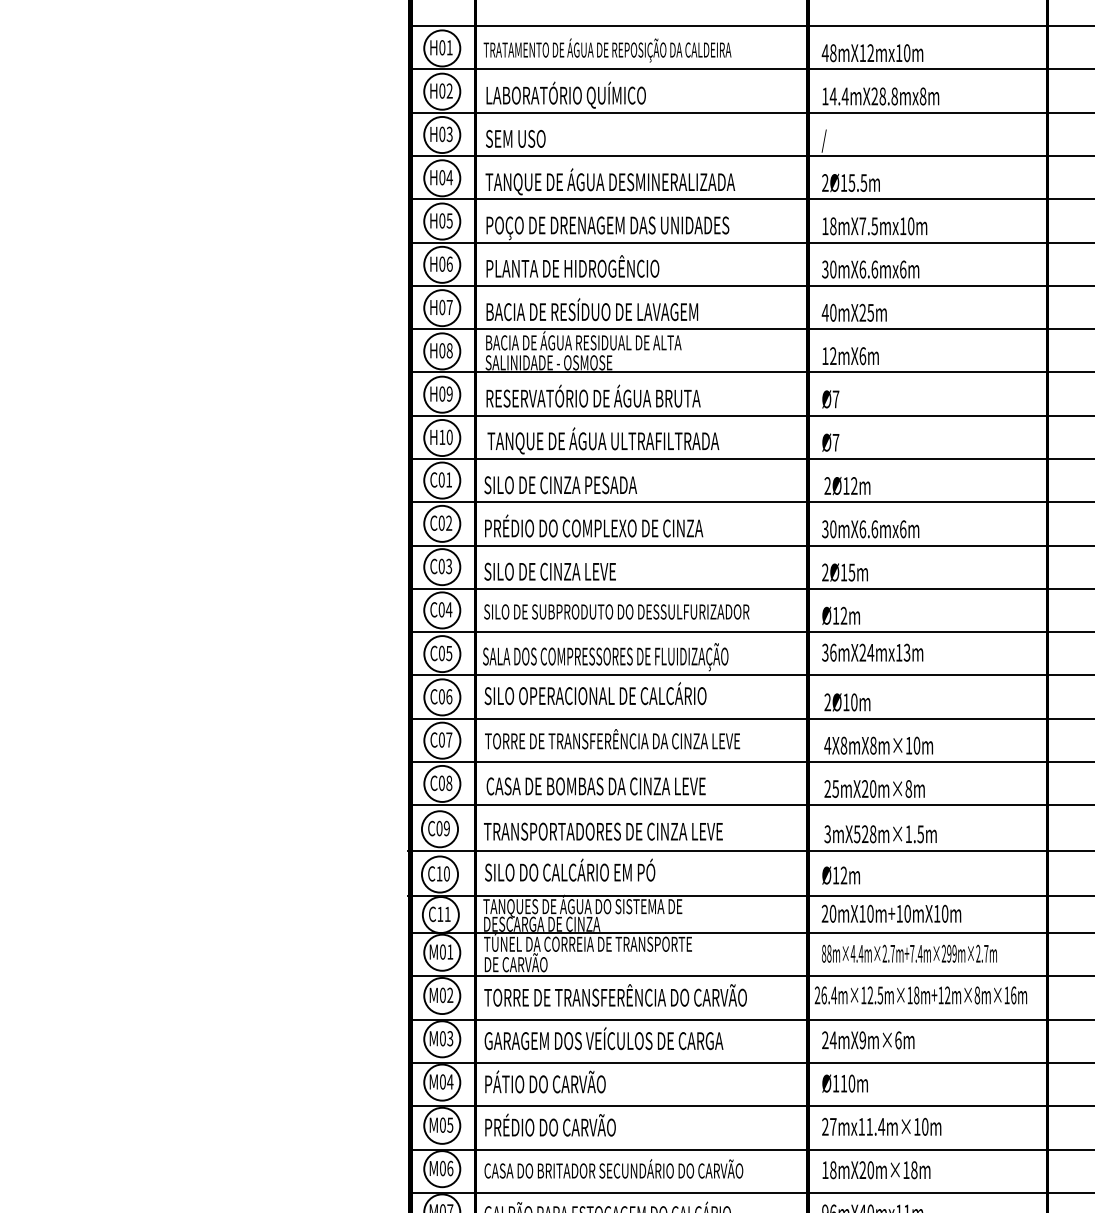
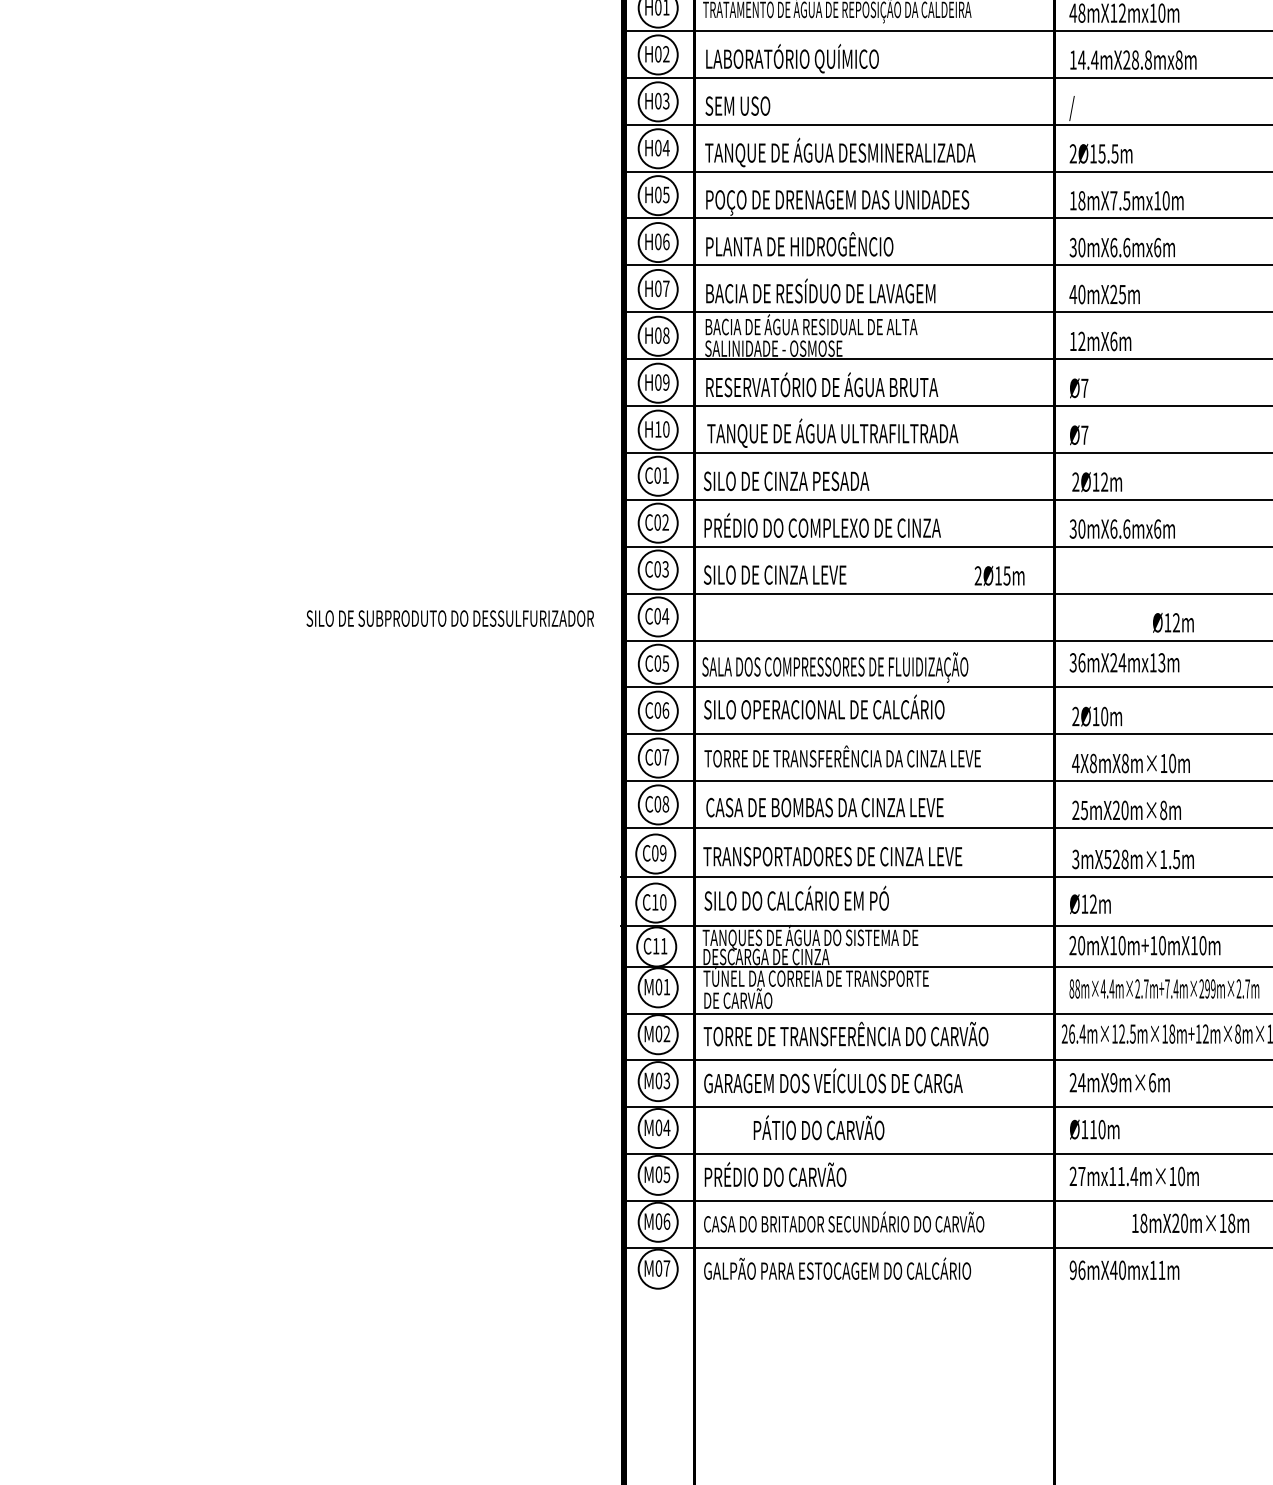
text: (844, 572) -> (999, 575), moved
text: (616, 611) -> (449, 618), moved
text: (841, 615) -> (1173, 622), moved
text: (544, 1081) -> (818, 1127), moved
text: (876, 1170) -> (1190, 1223), moved

